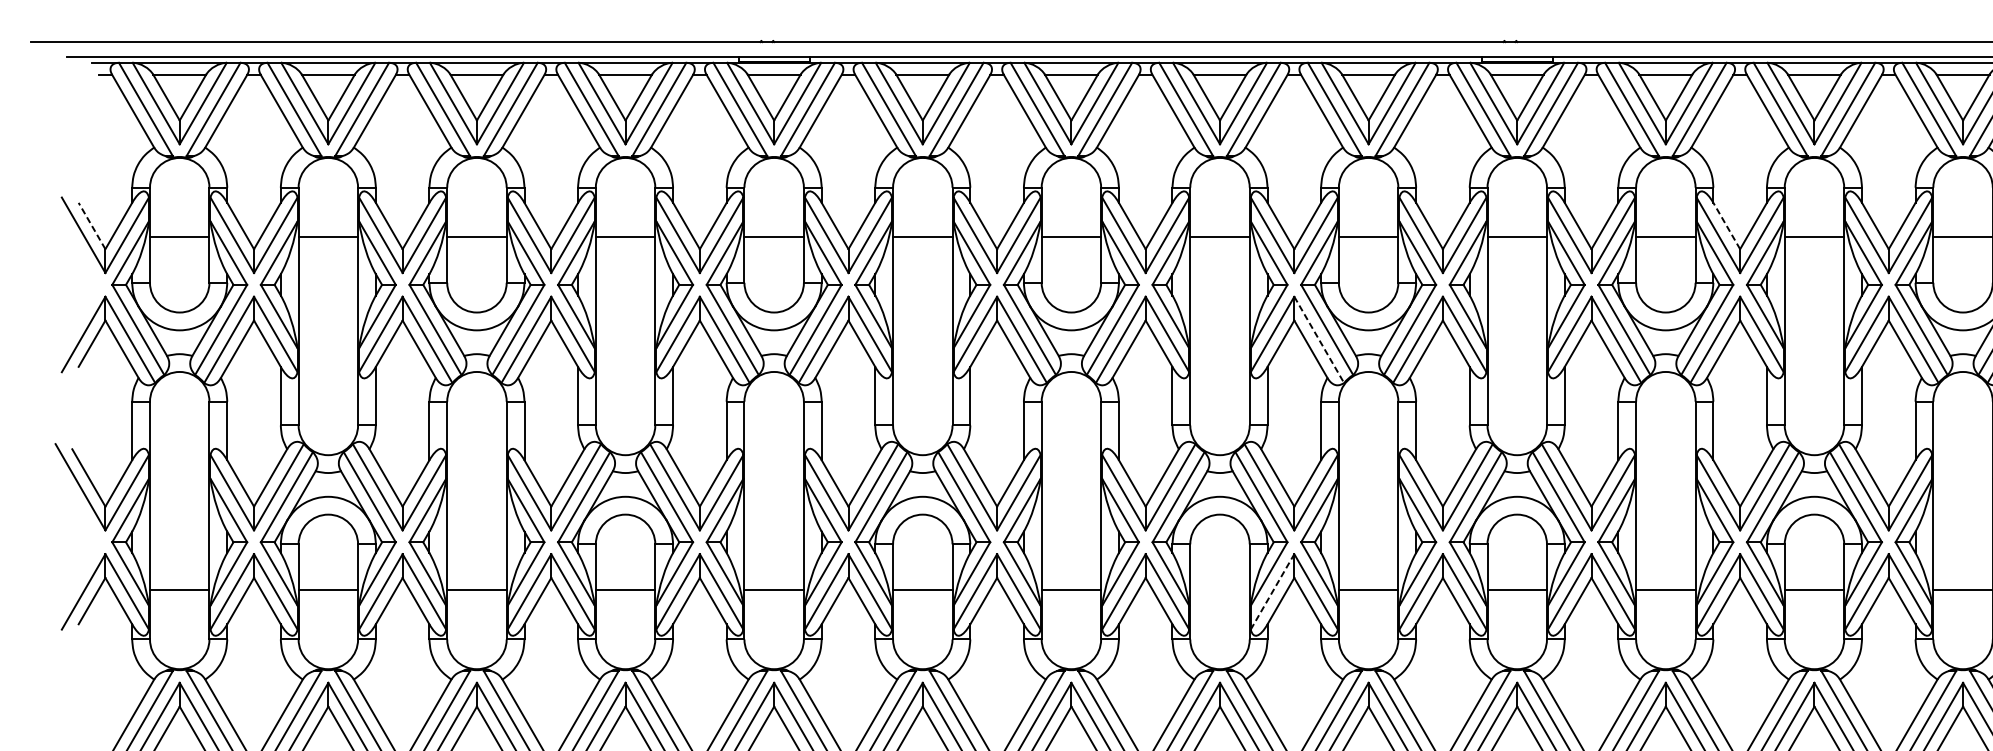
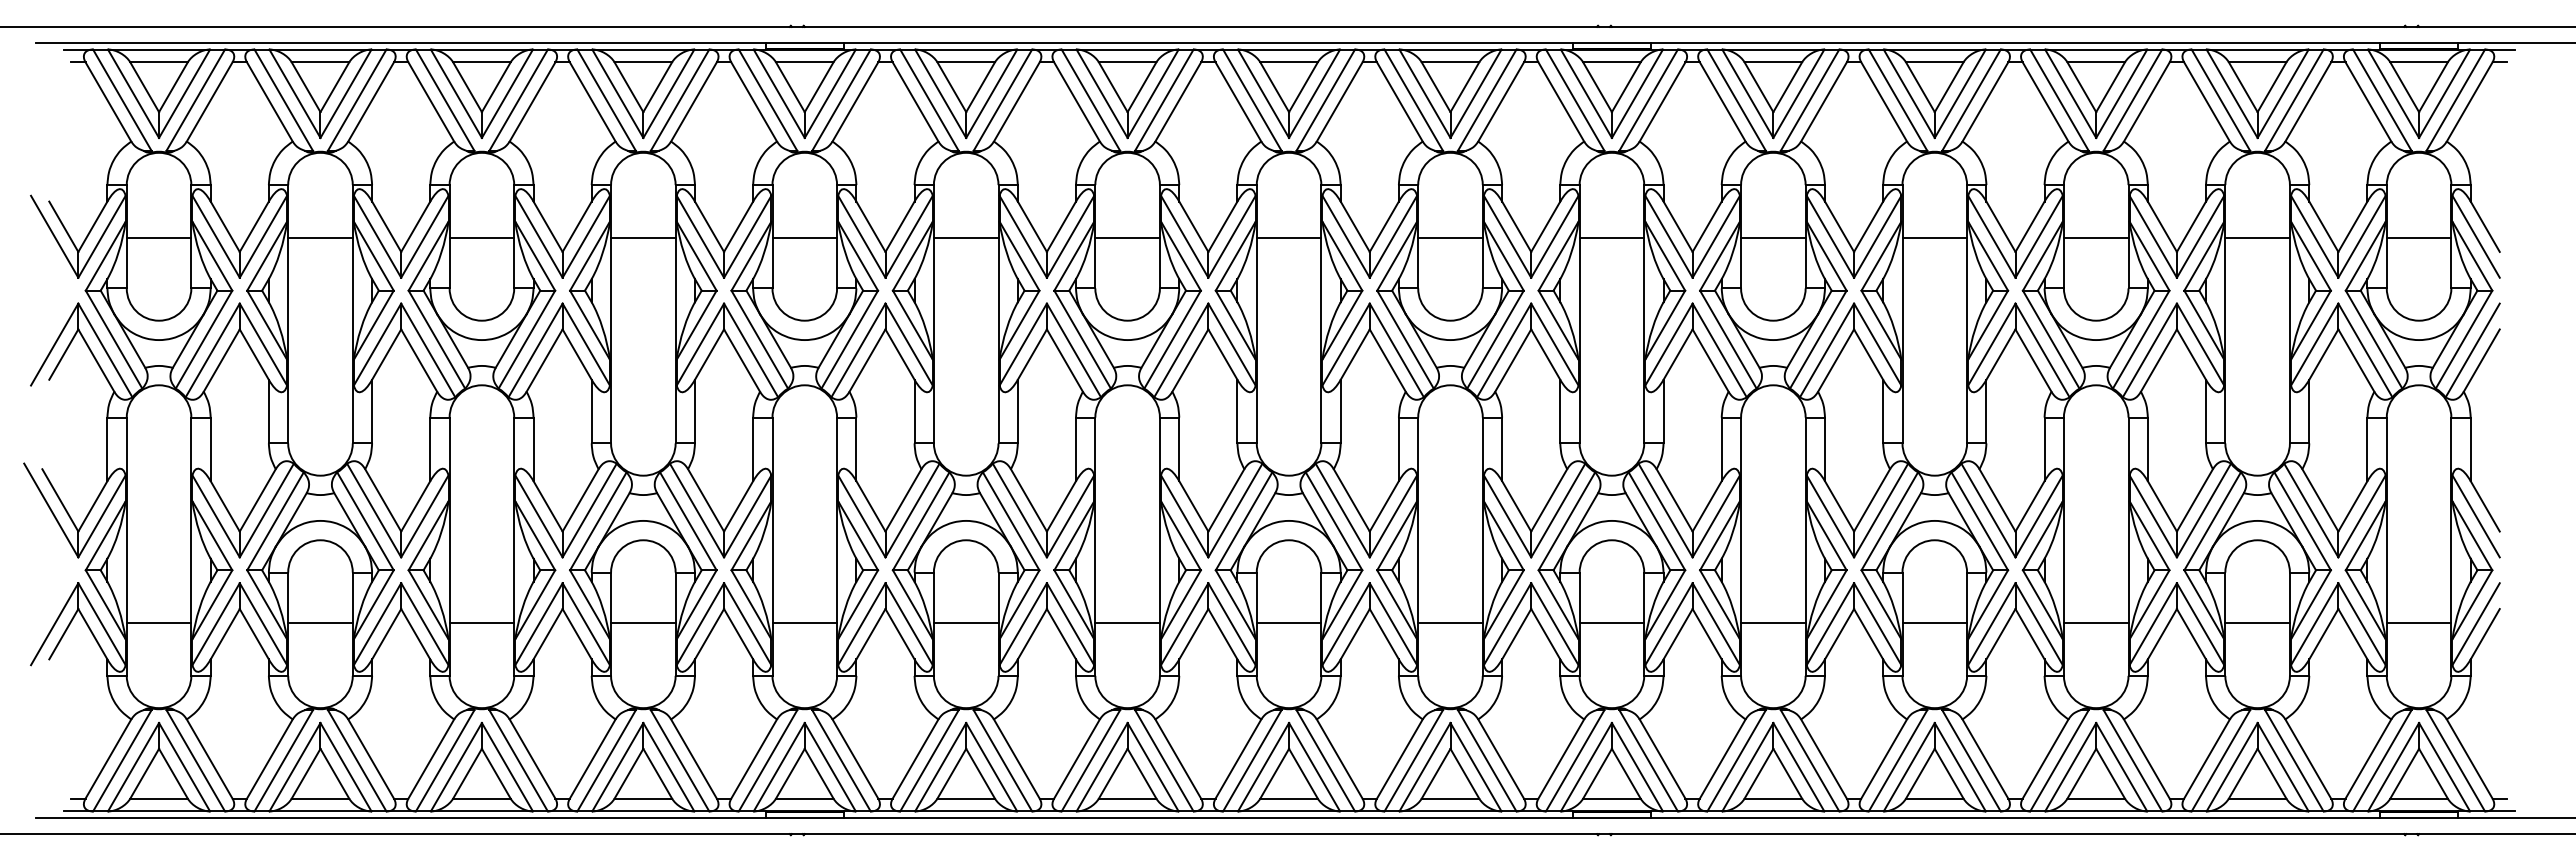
line: (91, 225) -> (63, 226), dashed -> solid
line: (1726, 225) -> (1839, 226), dashed -> solid
line: (1319, 339) -> (1397, 350), dashed -> solid
line: (1219, 590) -> (1288, 622), added
line: (1272, 591) -> (1346, 623), dashed -> solid

